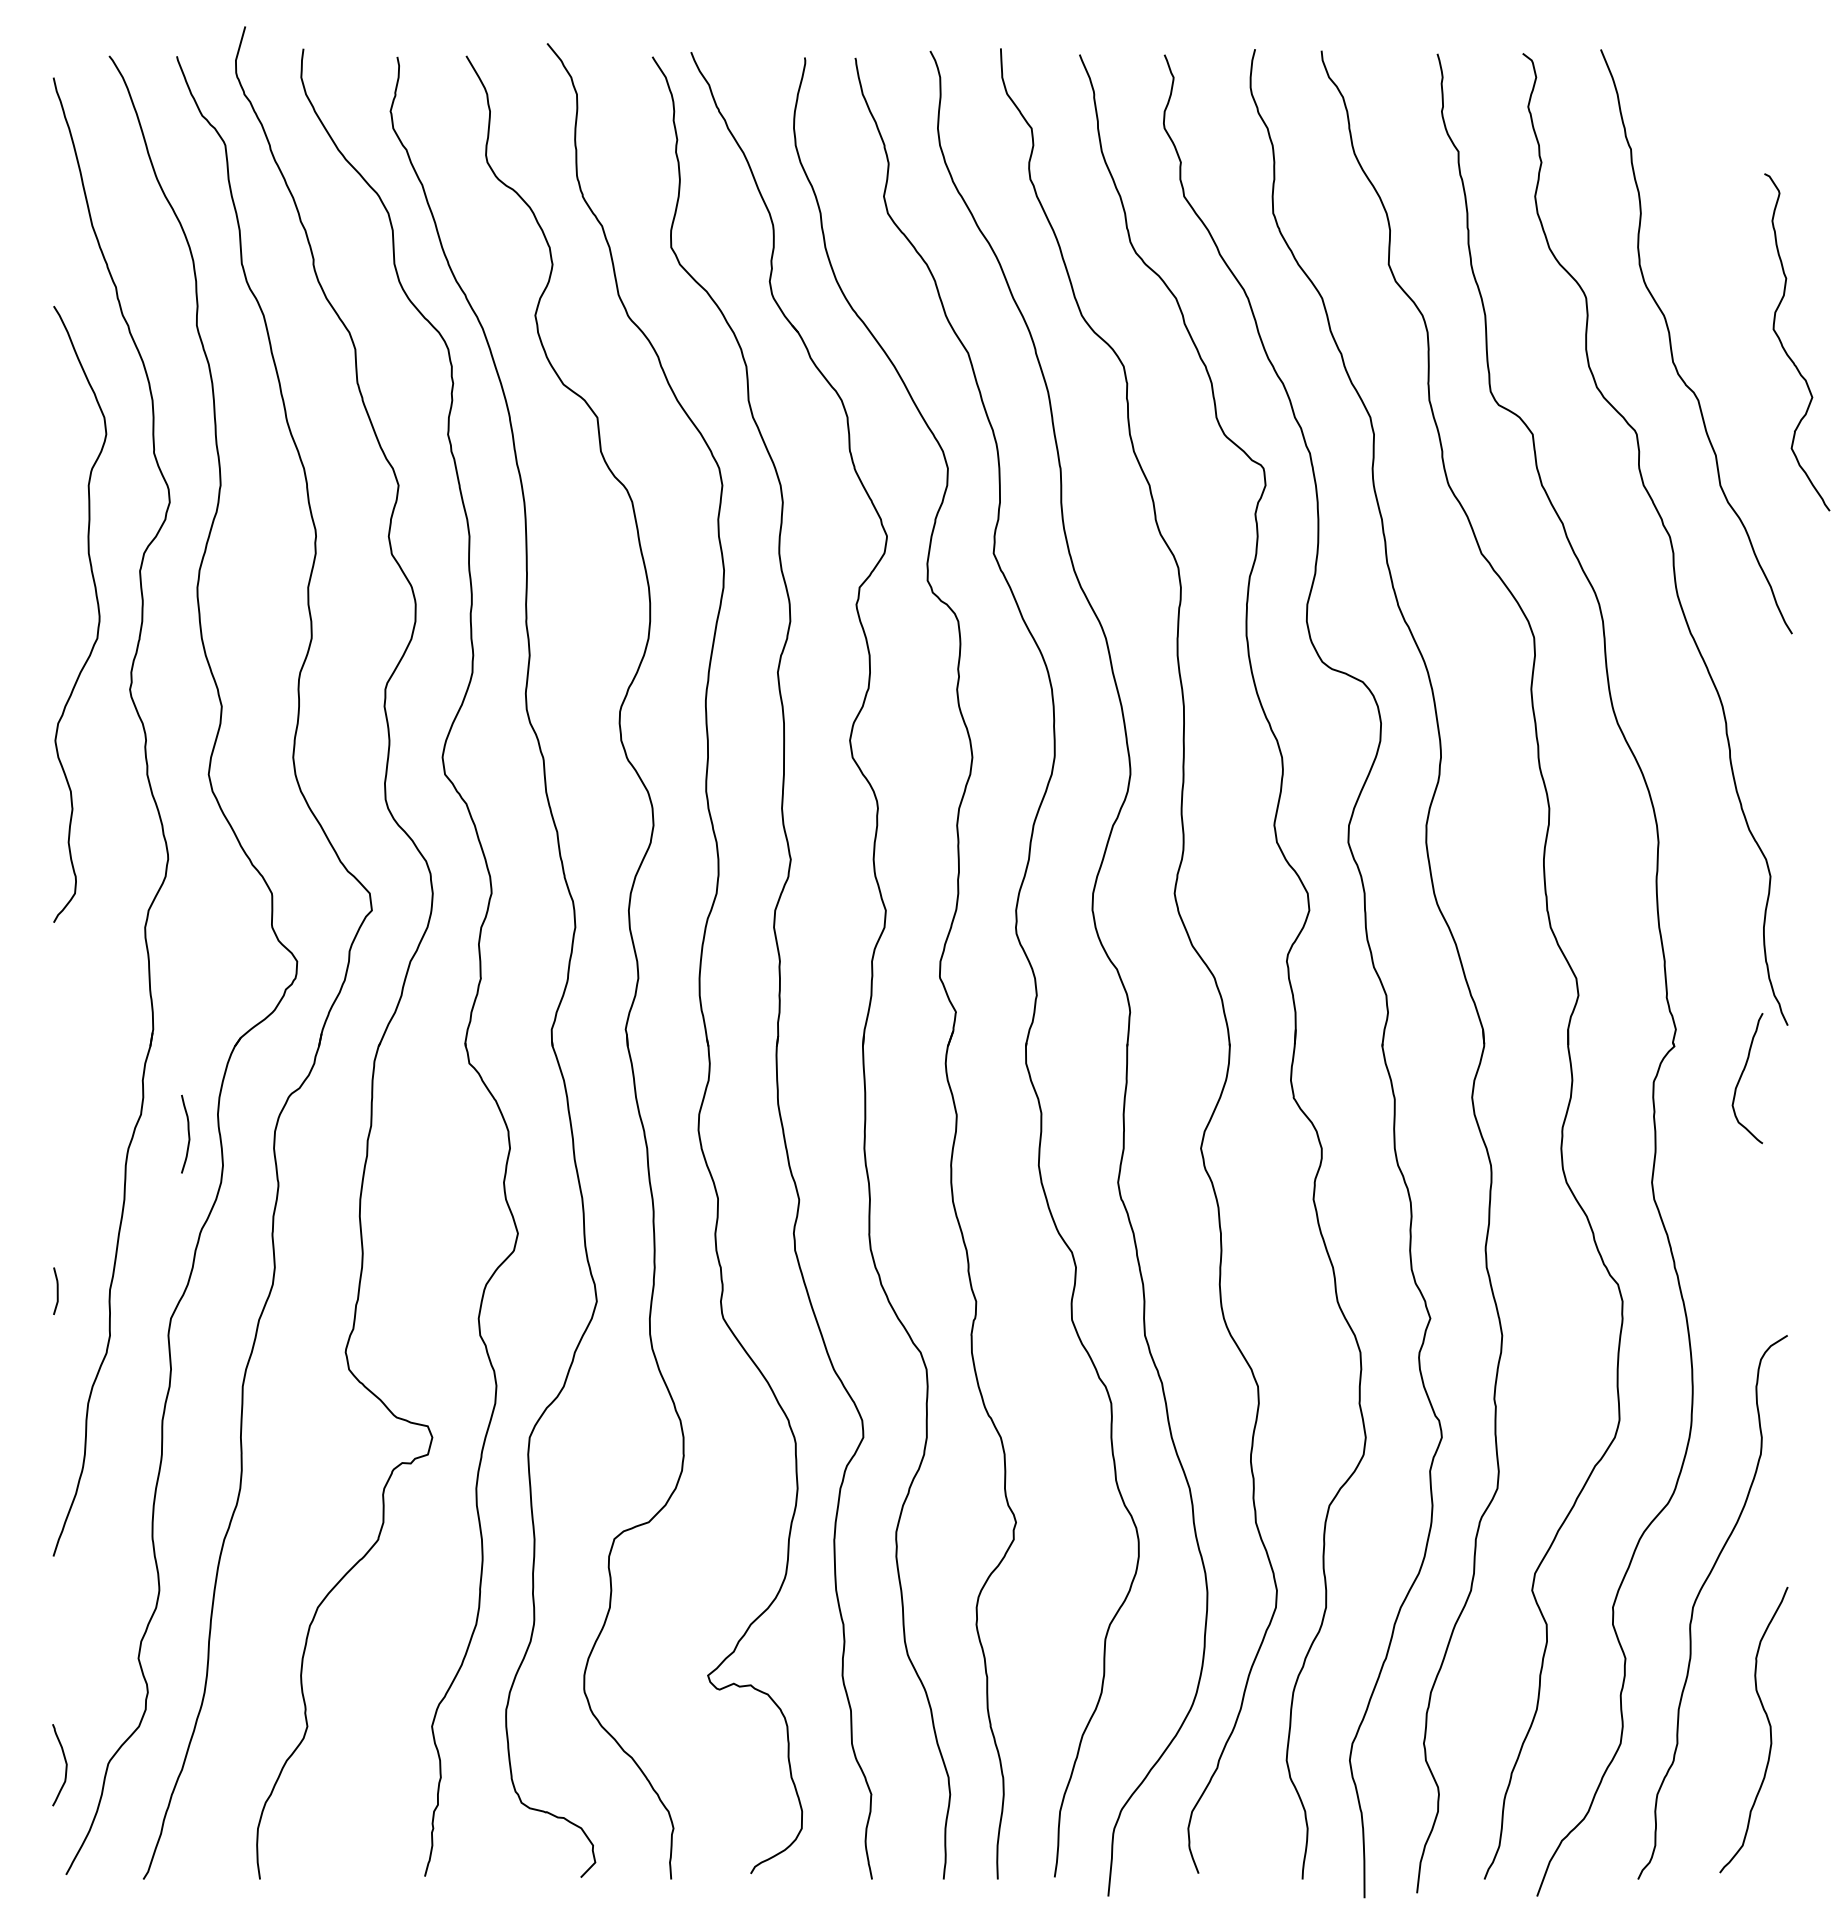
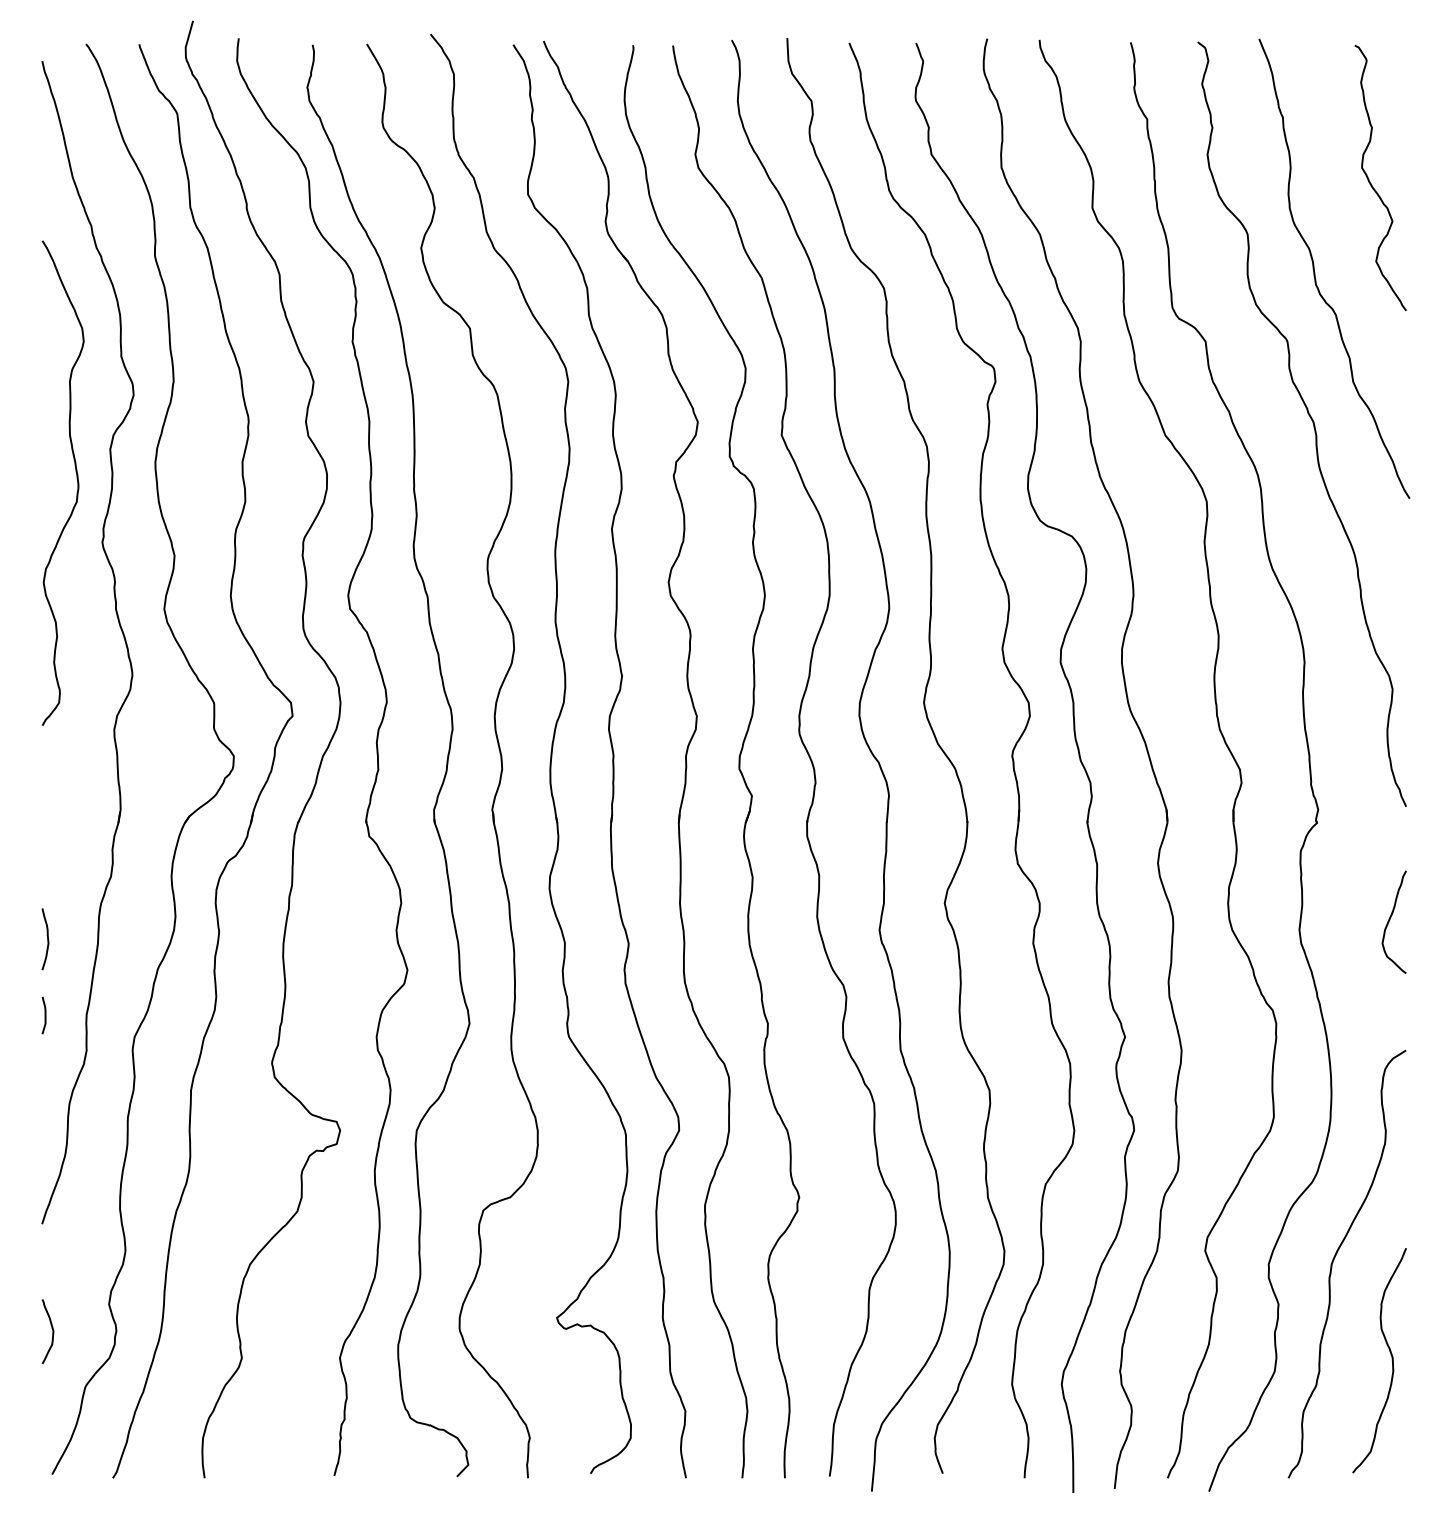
curve: (1785, 349) -> (1371, 183), moved
curve: (1742, 1075) -> (1390, 919), moved
curve: (187, 1131) -> (46, 937), moved
curve: (65, 1765) -> (52, 1331), moved

